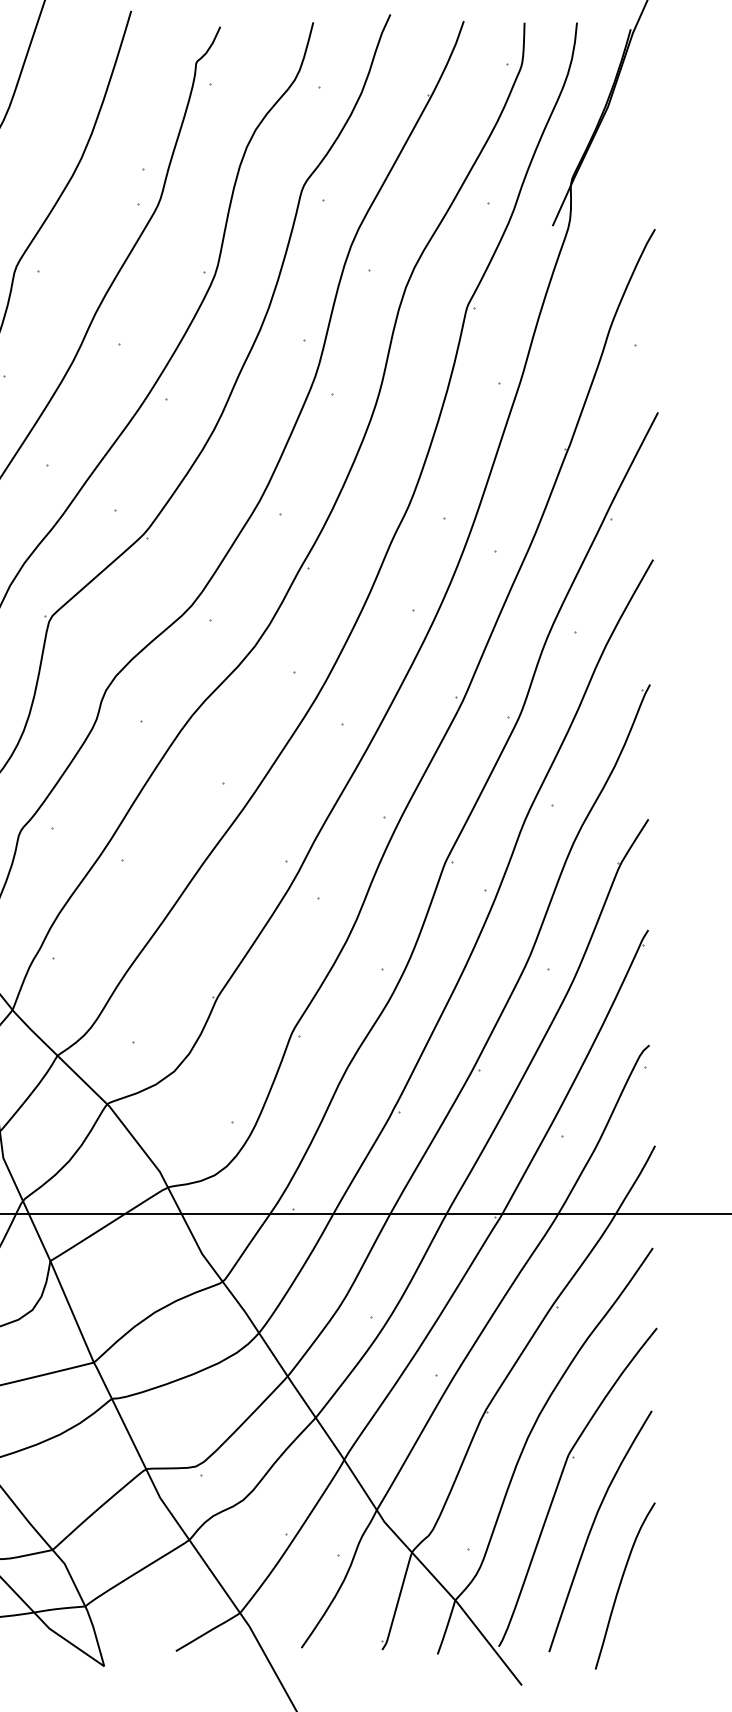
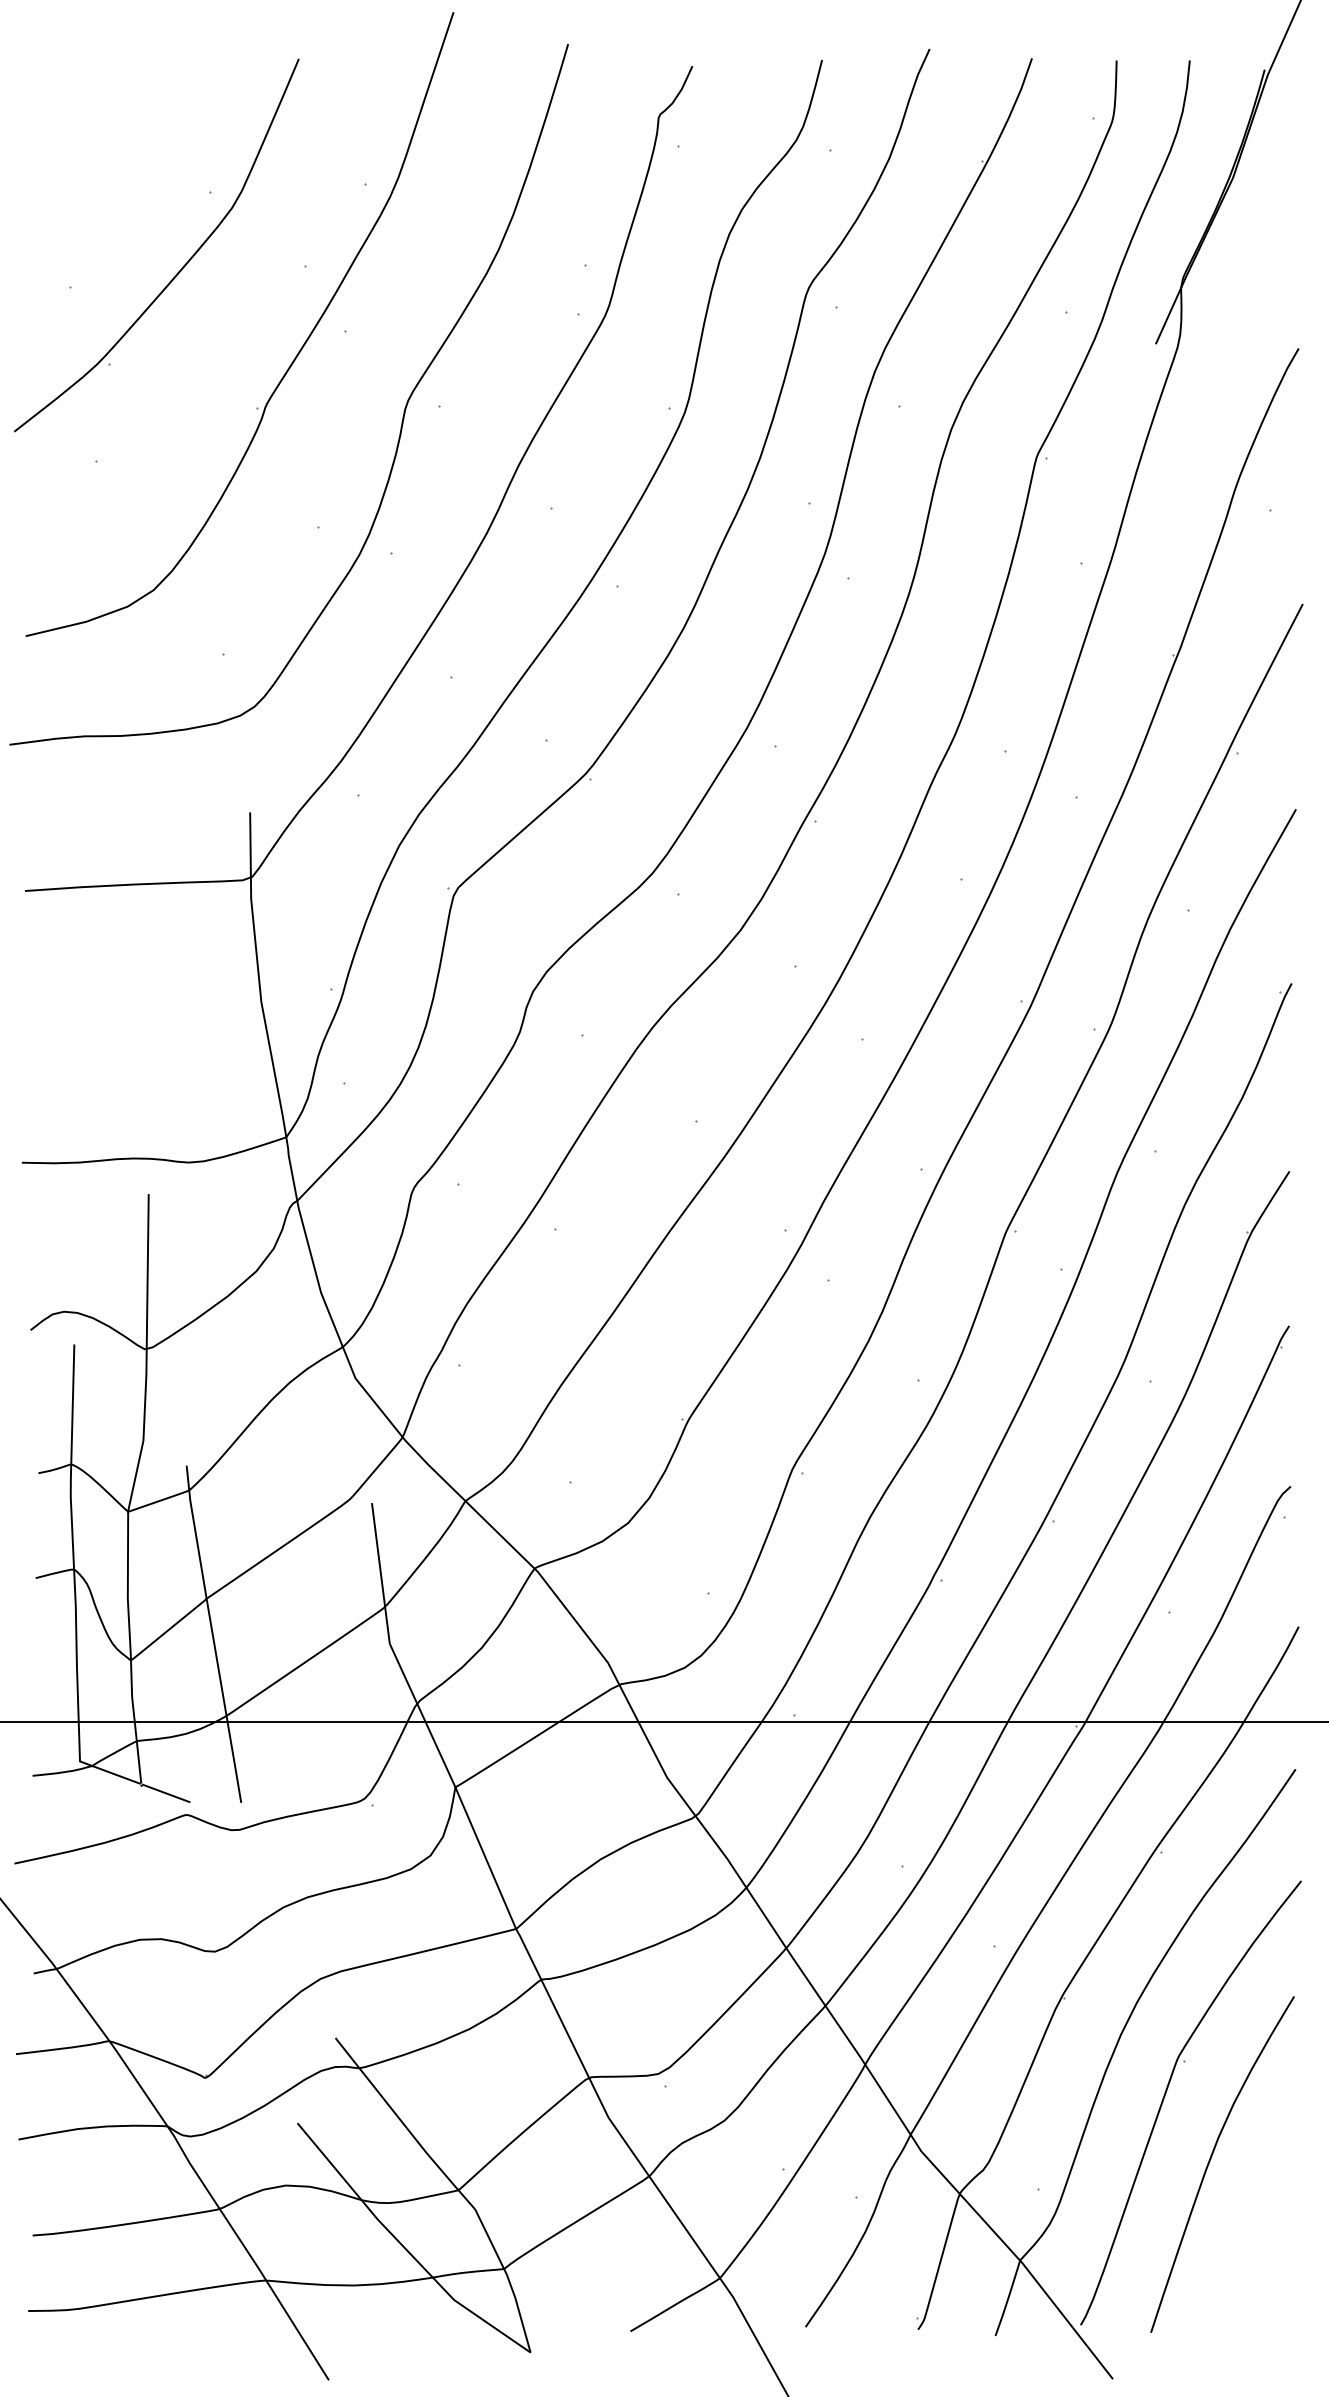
curve: (621, 1583) -> (1251, 2237), removed

